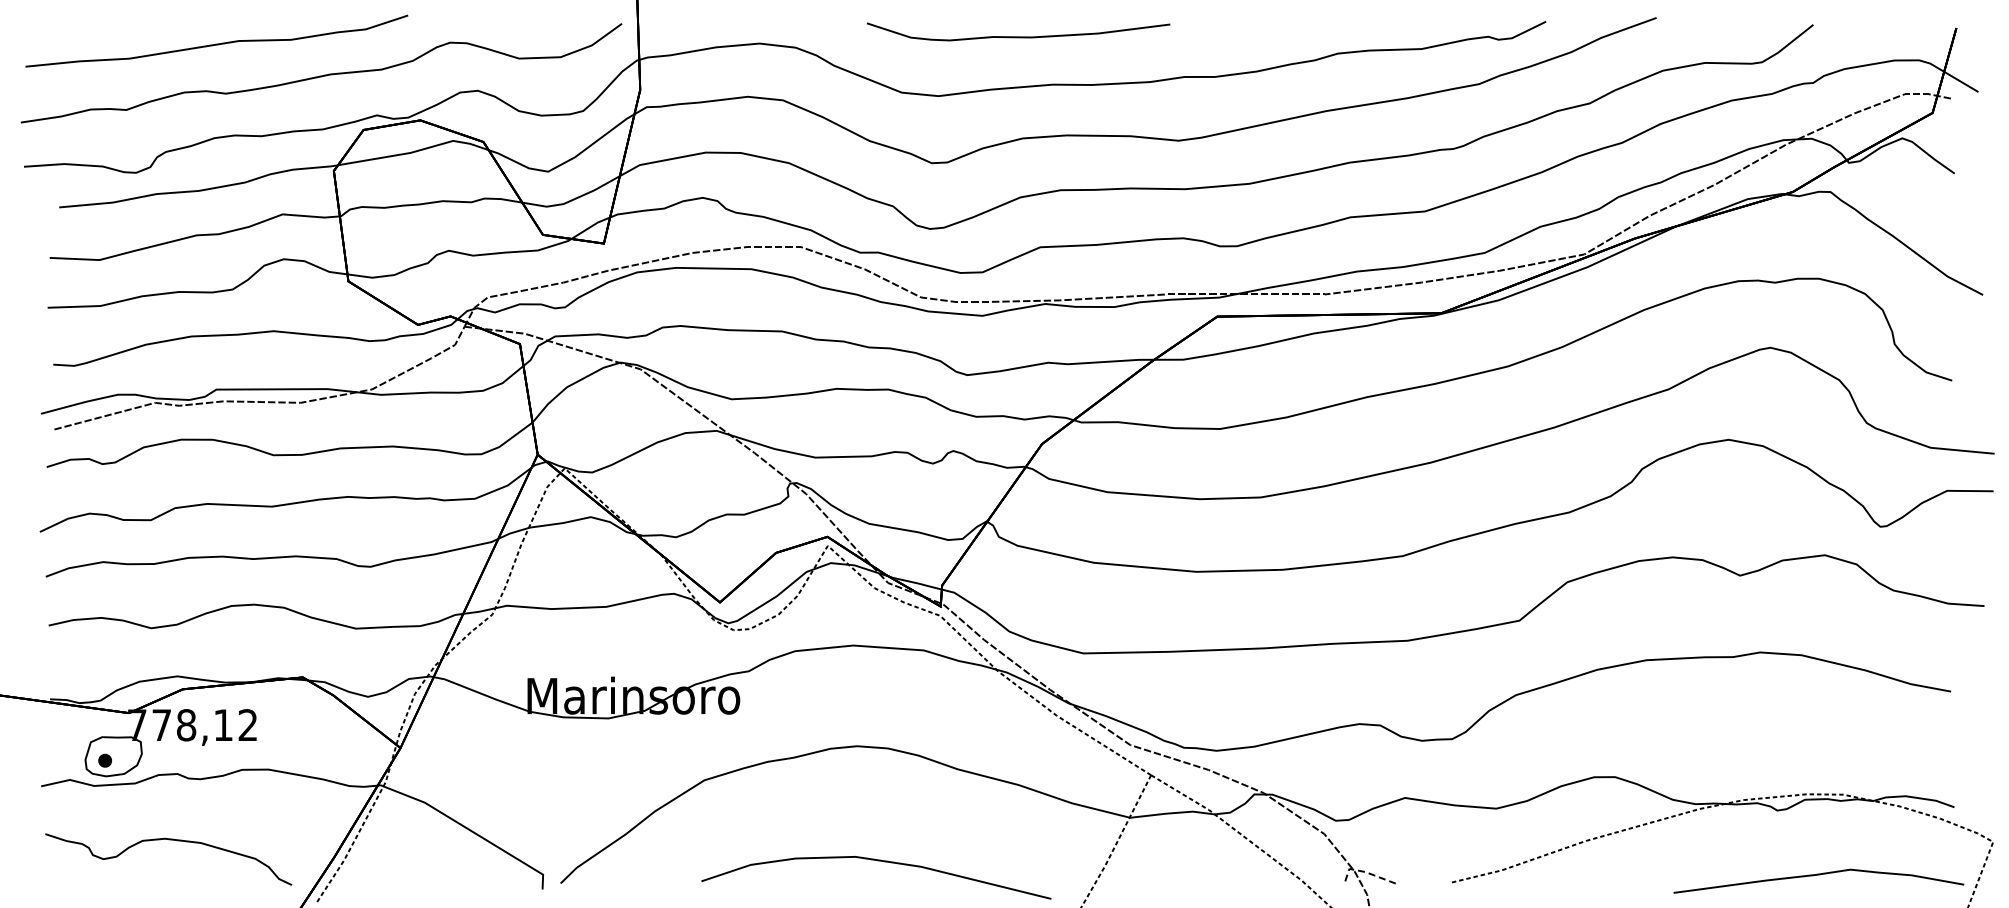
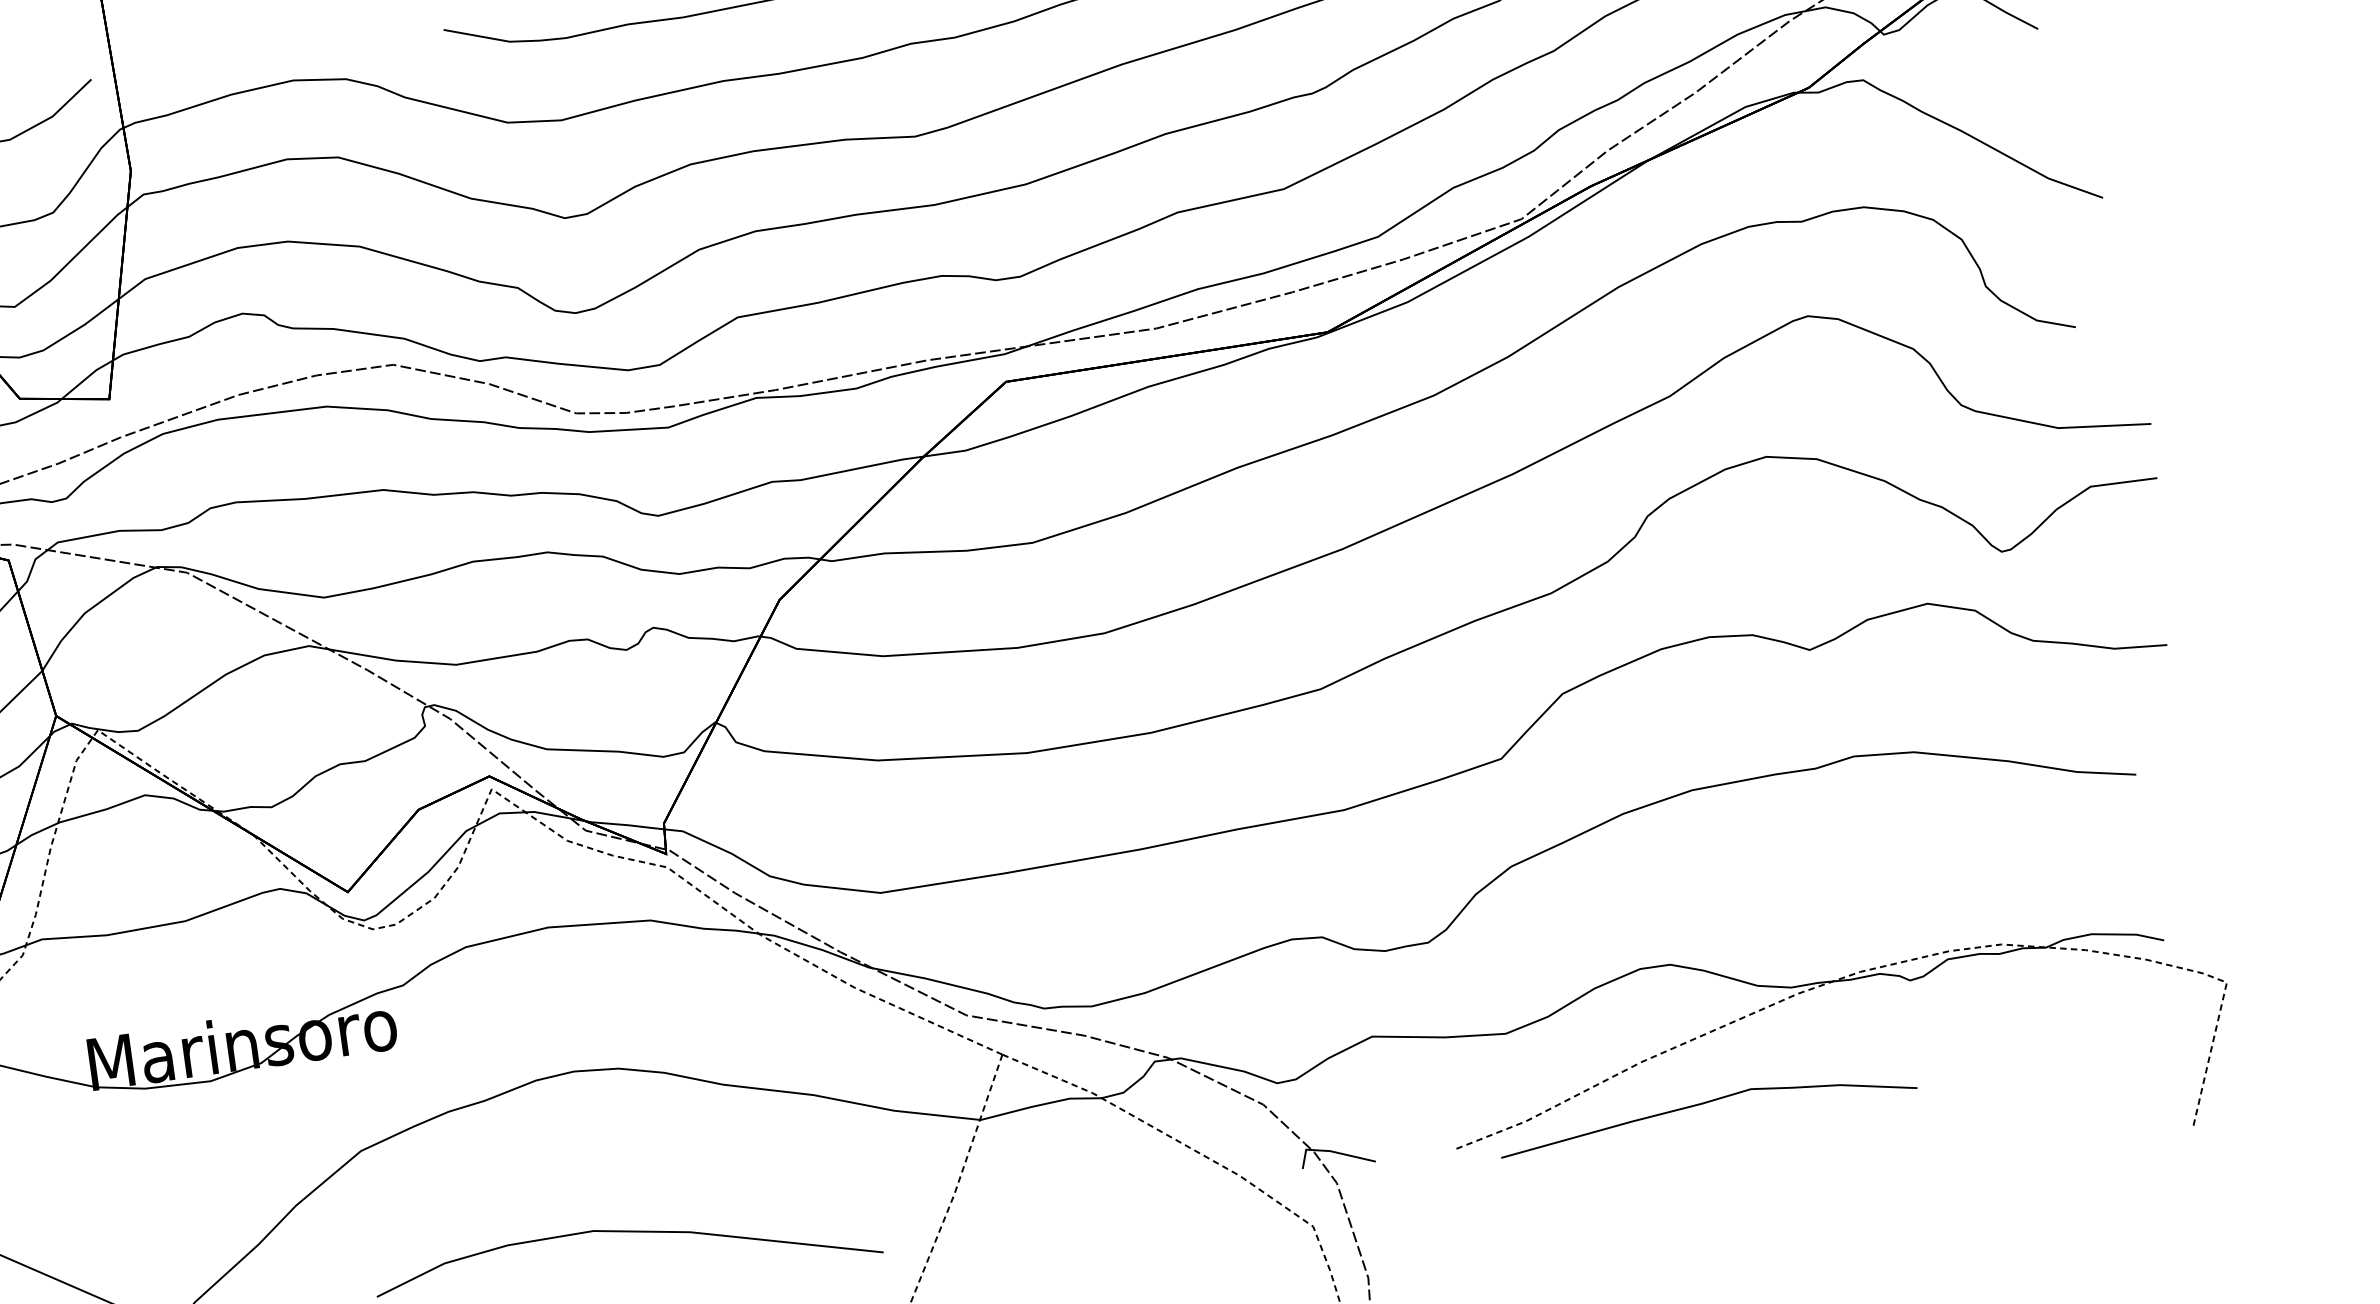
line: (1365, 872) -> (1330, 1151), dashed -> solid
curve: (1818, 875) -> (1706, 1103), moved

